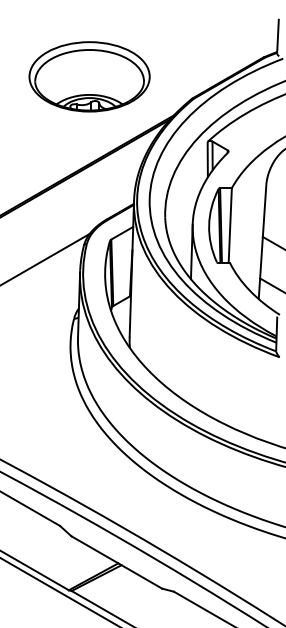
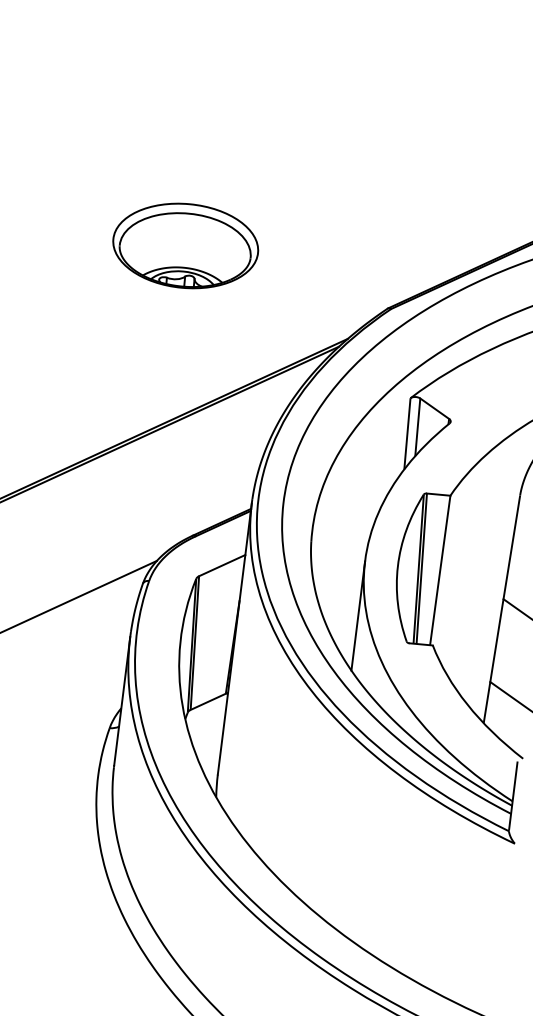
part: (89, 76) -> (185, 245), size x0.6

